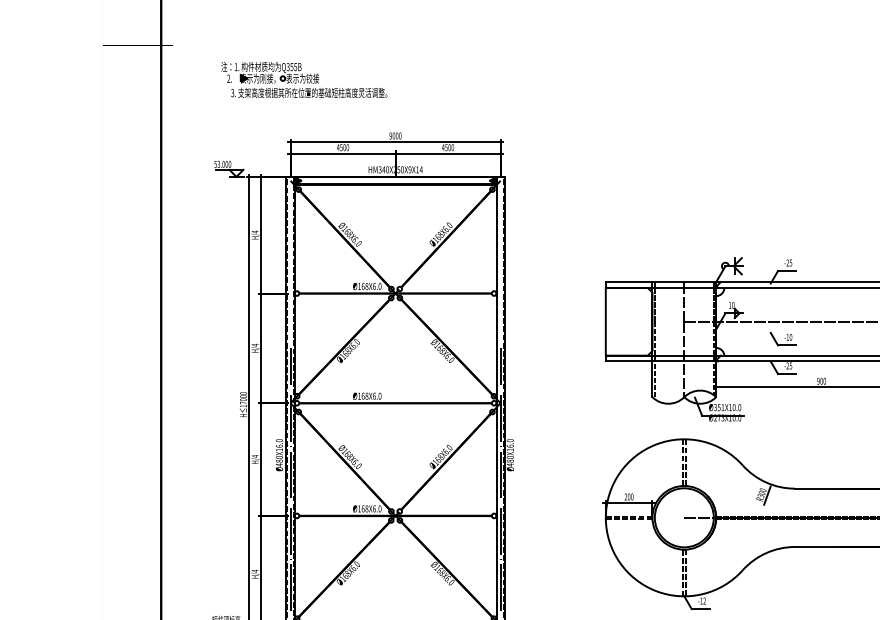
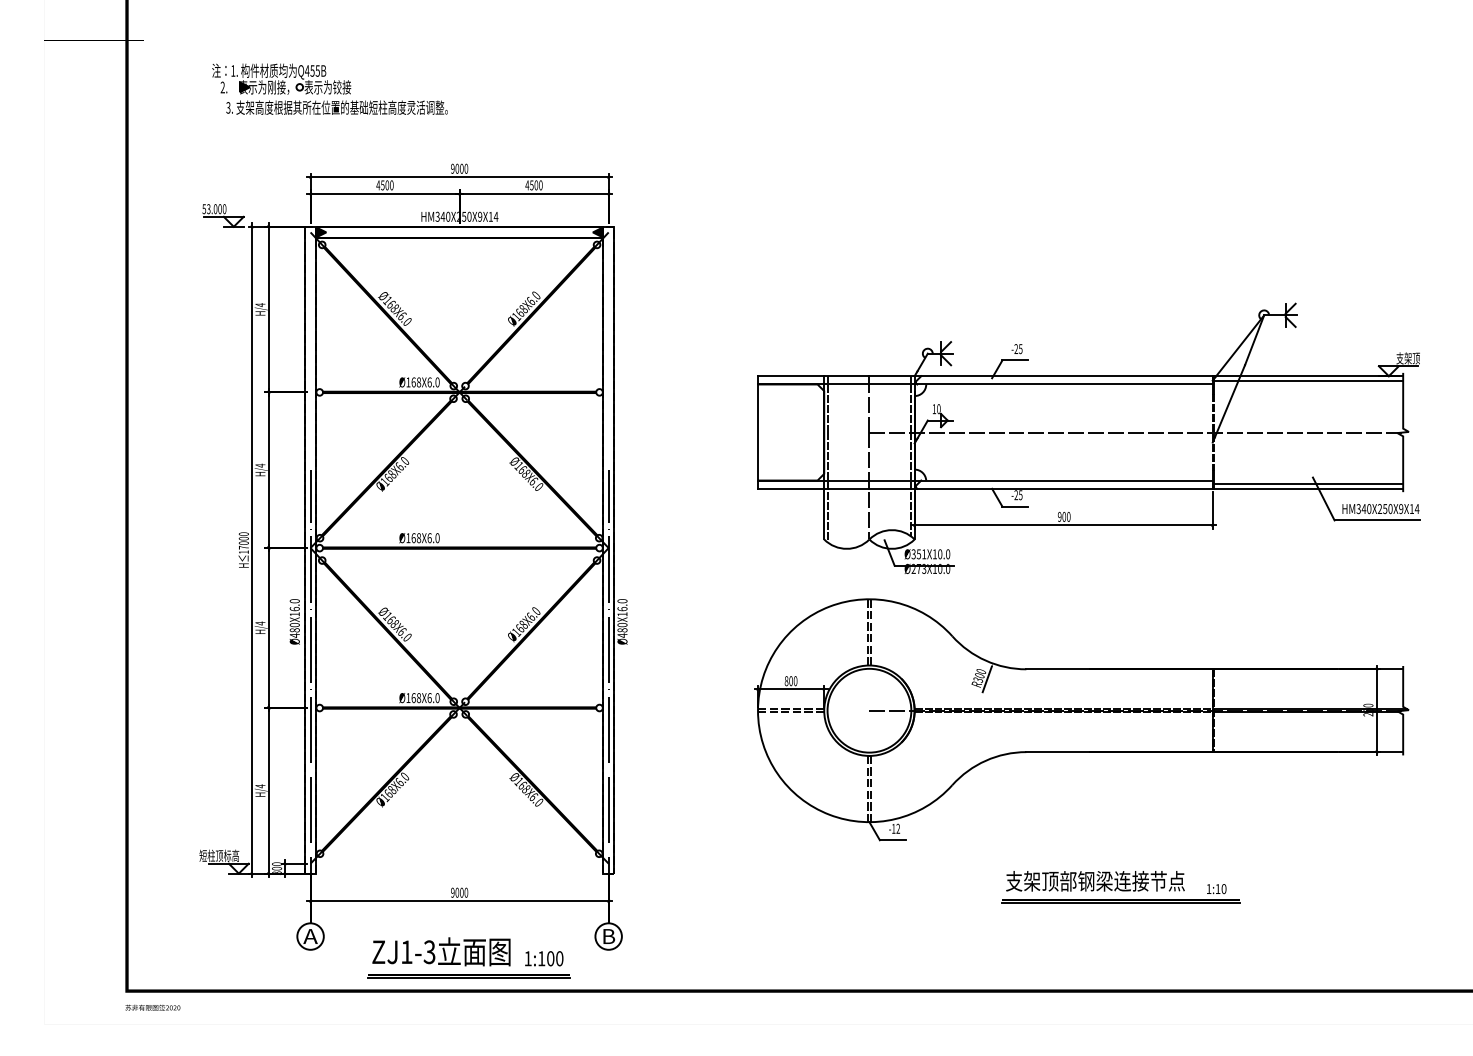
text: (288, 66) -> (307, 70), Q355B -> Q455B
part: (783, 339) -> (1009, 457), removed
text: (625, 497) -> (786, 681), 200 -> 800

